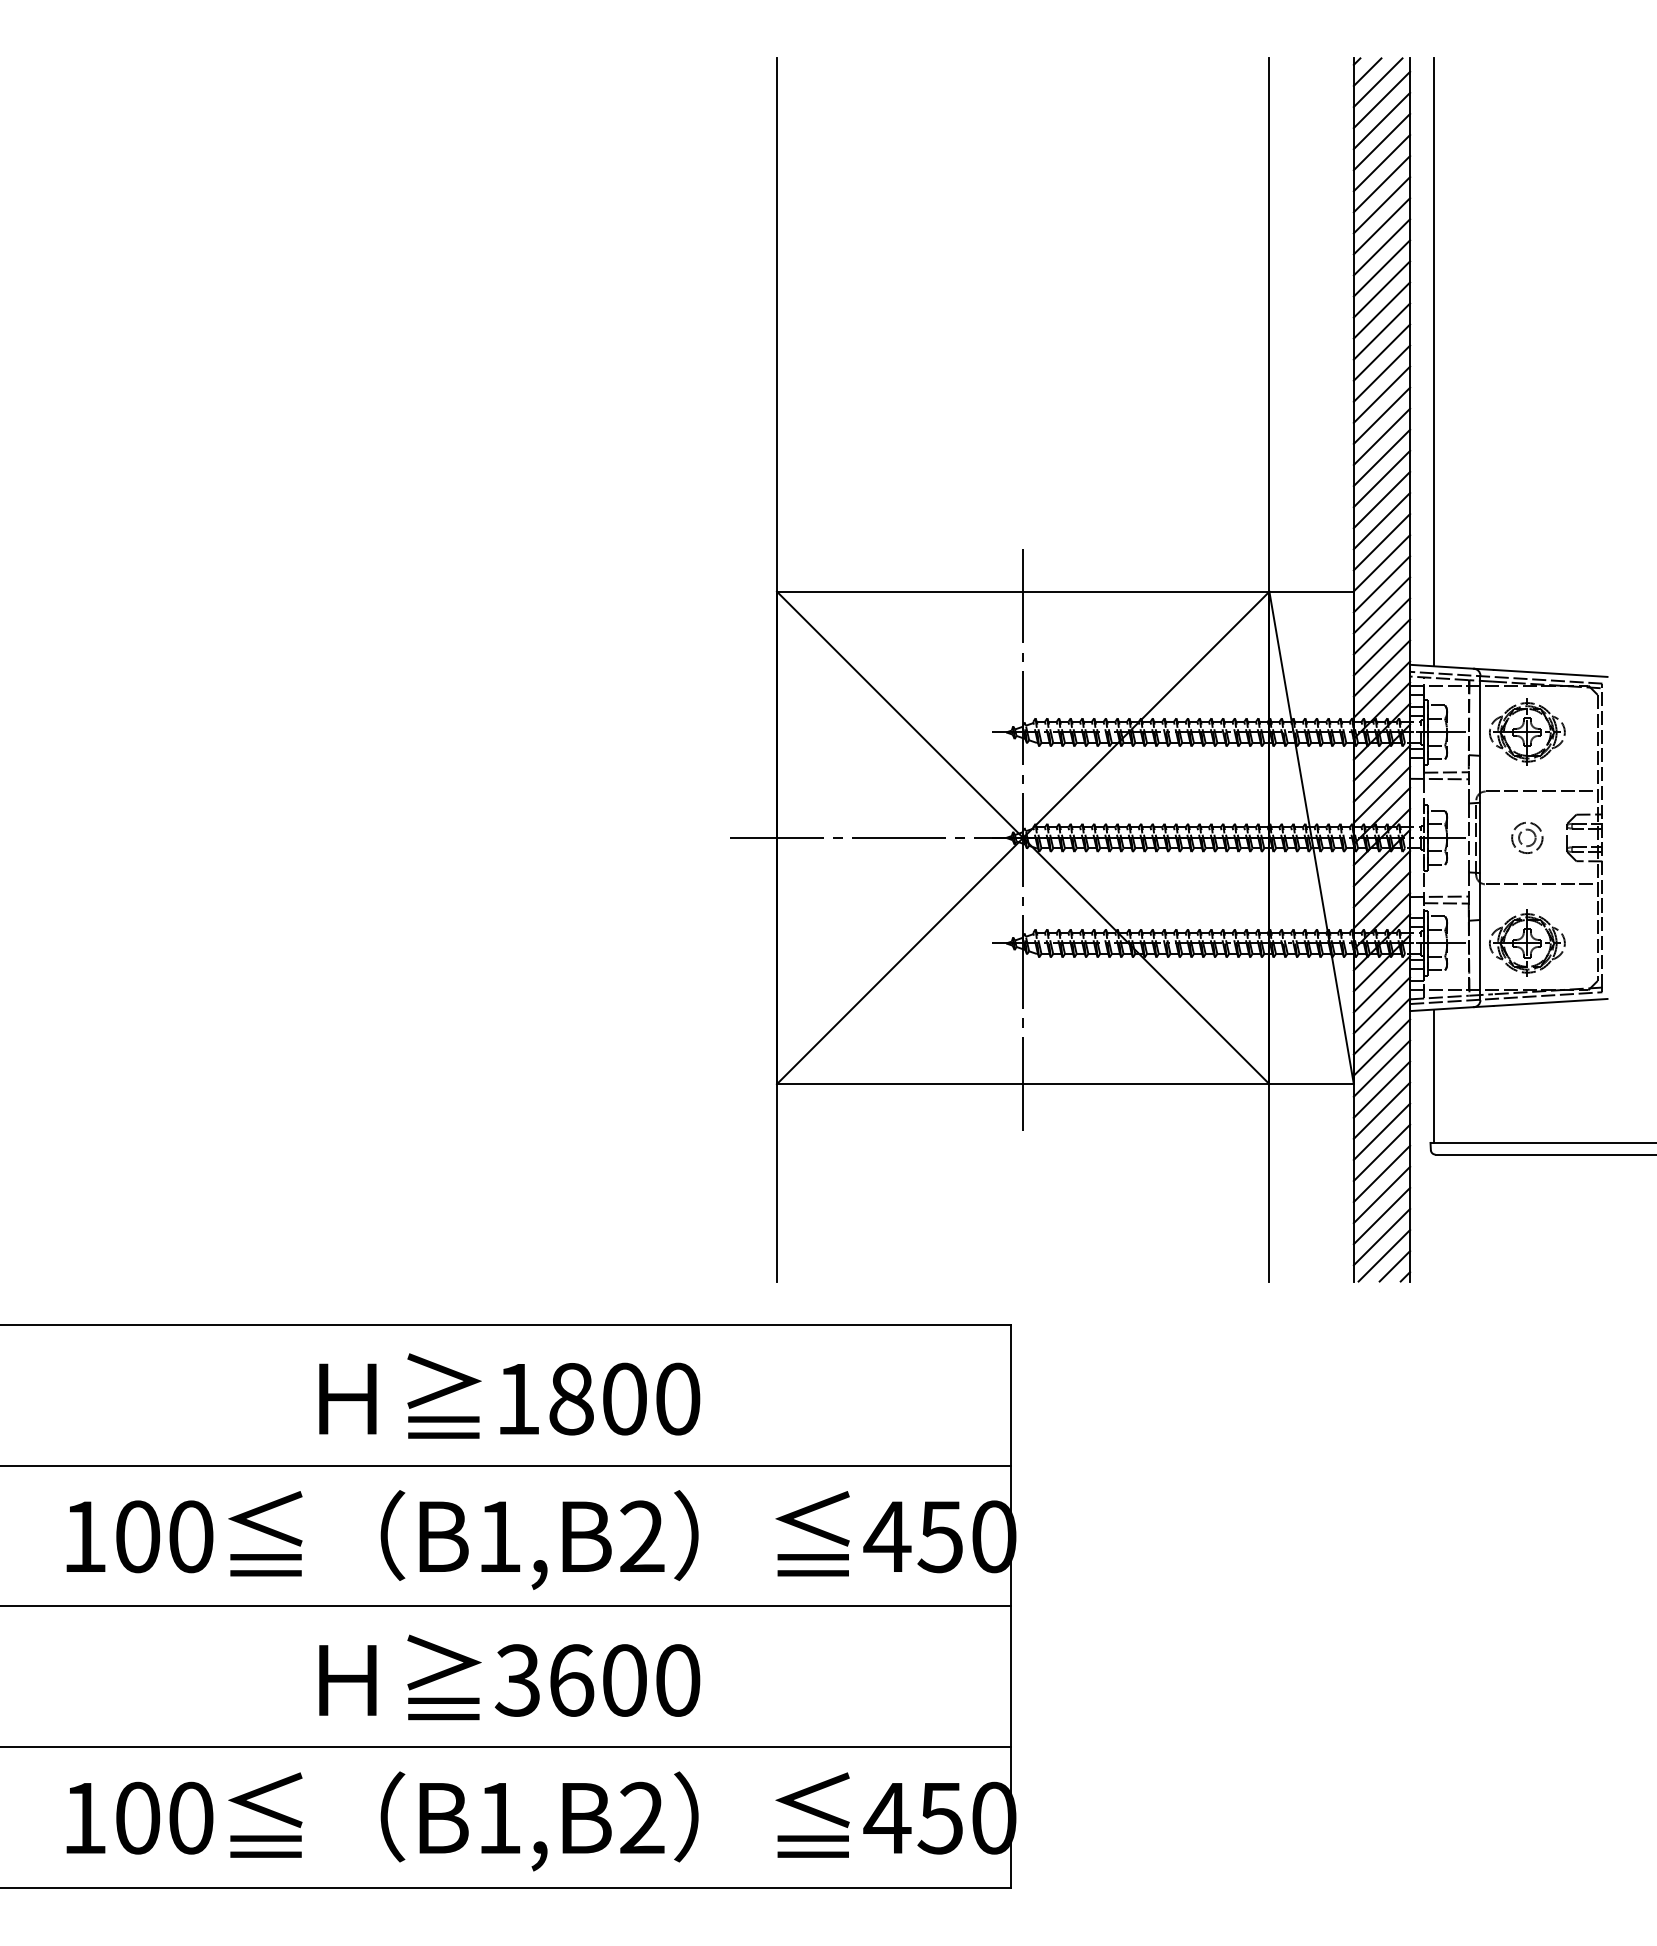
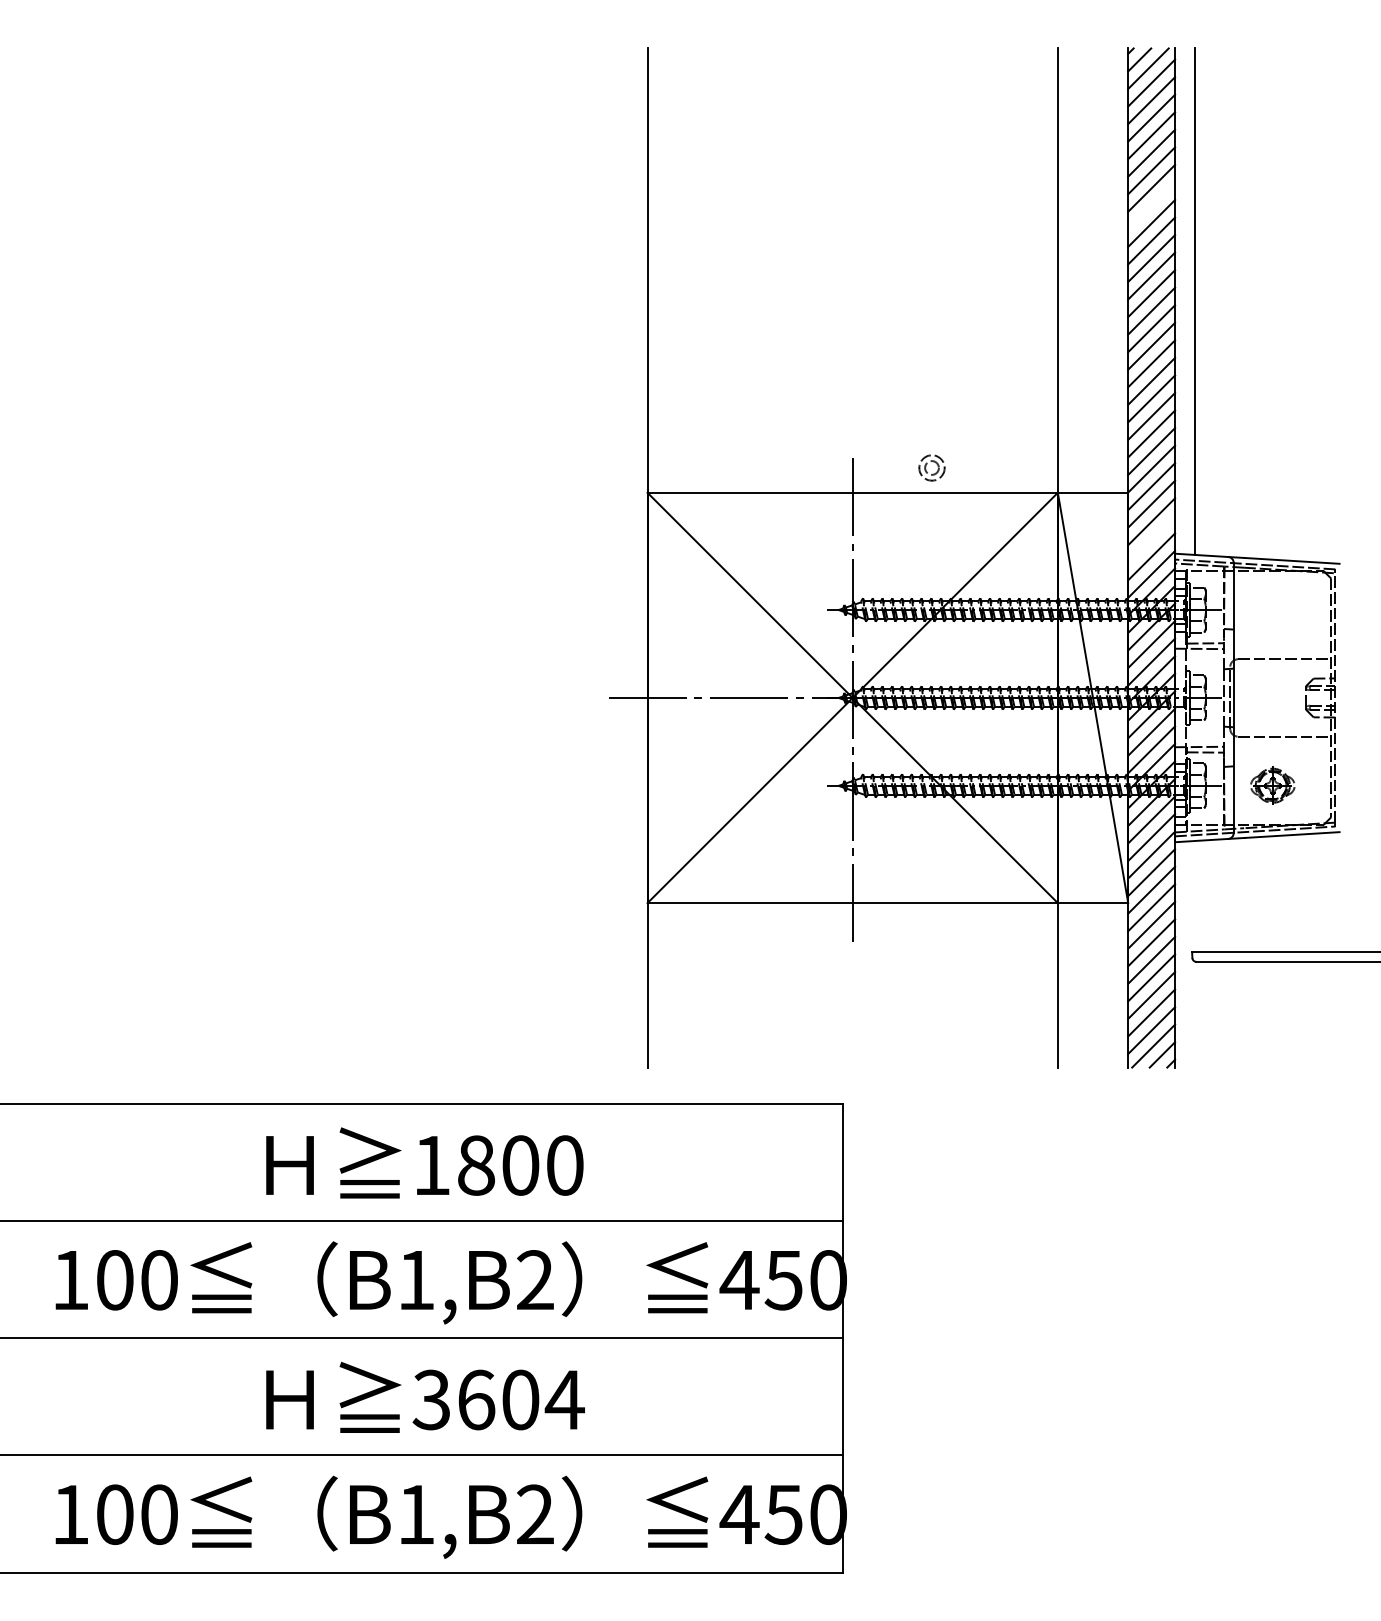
line: (1381, 247) -> (1151, 206), removed
line: (1381, 647) -> (1151, 539), removed
part: (1527, 731) -> (1272, 609), removed
part: (1530, 831) -> (934, 462), moved
part: (1527, 942) -> (1272, 785), size x0.7
line: (1433, 1075) -> (1194, 895), removed
text: (677, 1680) -> (564, 1399), 3600 -> 3604

